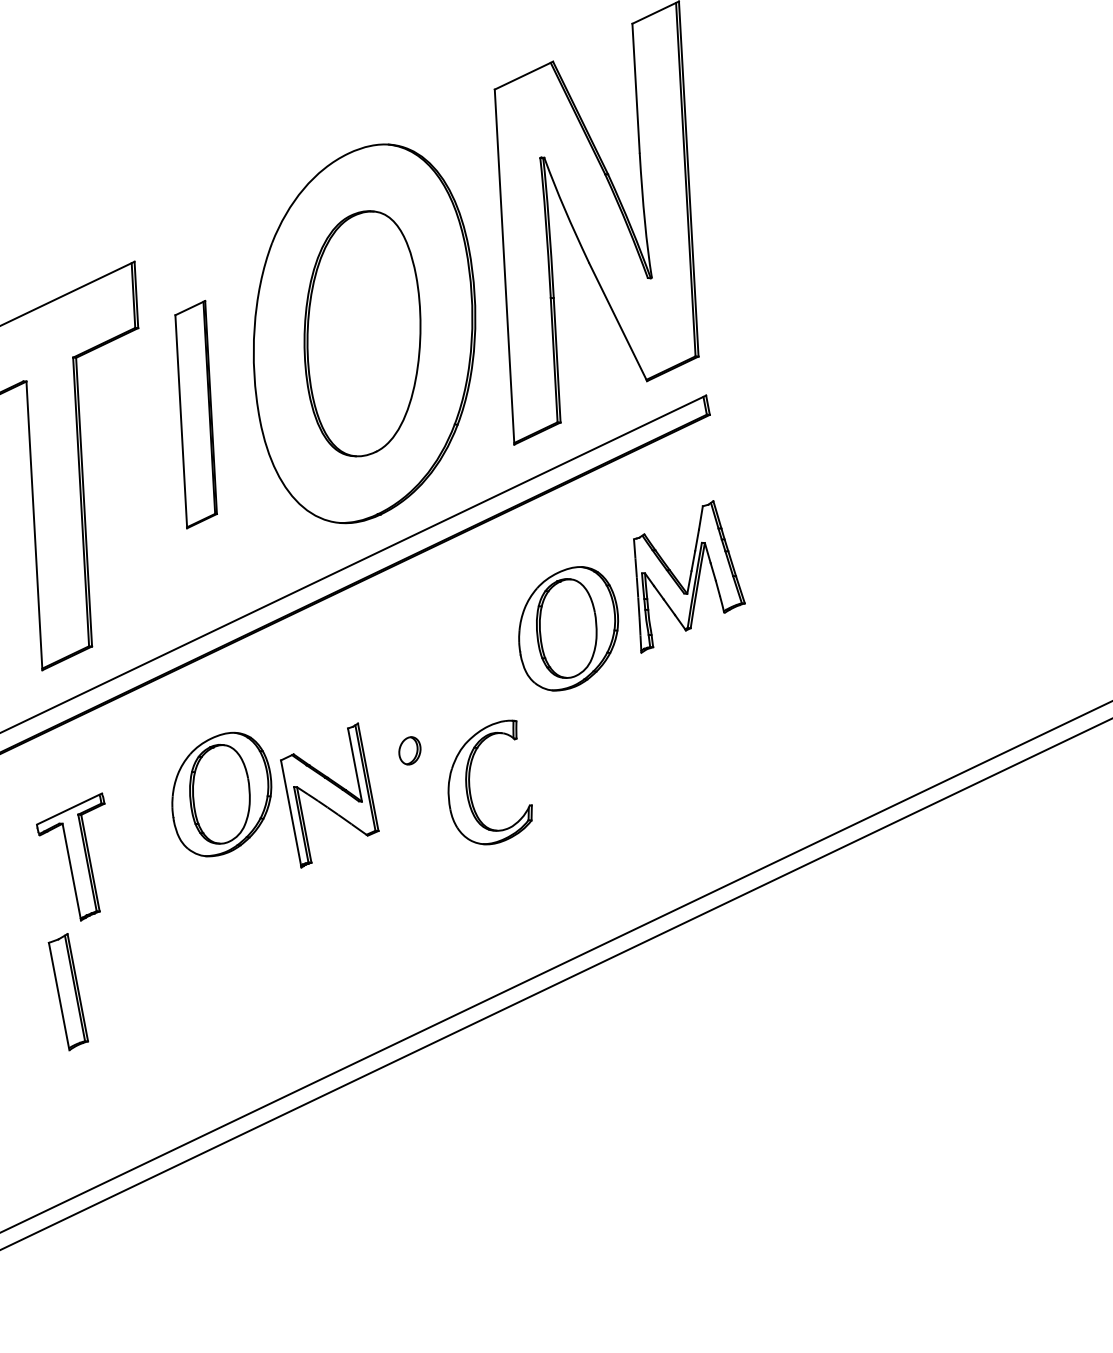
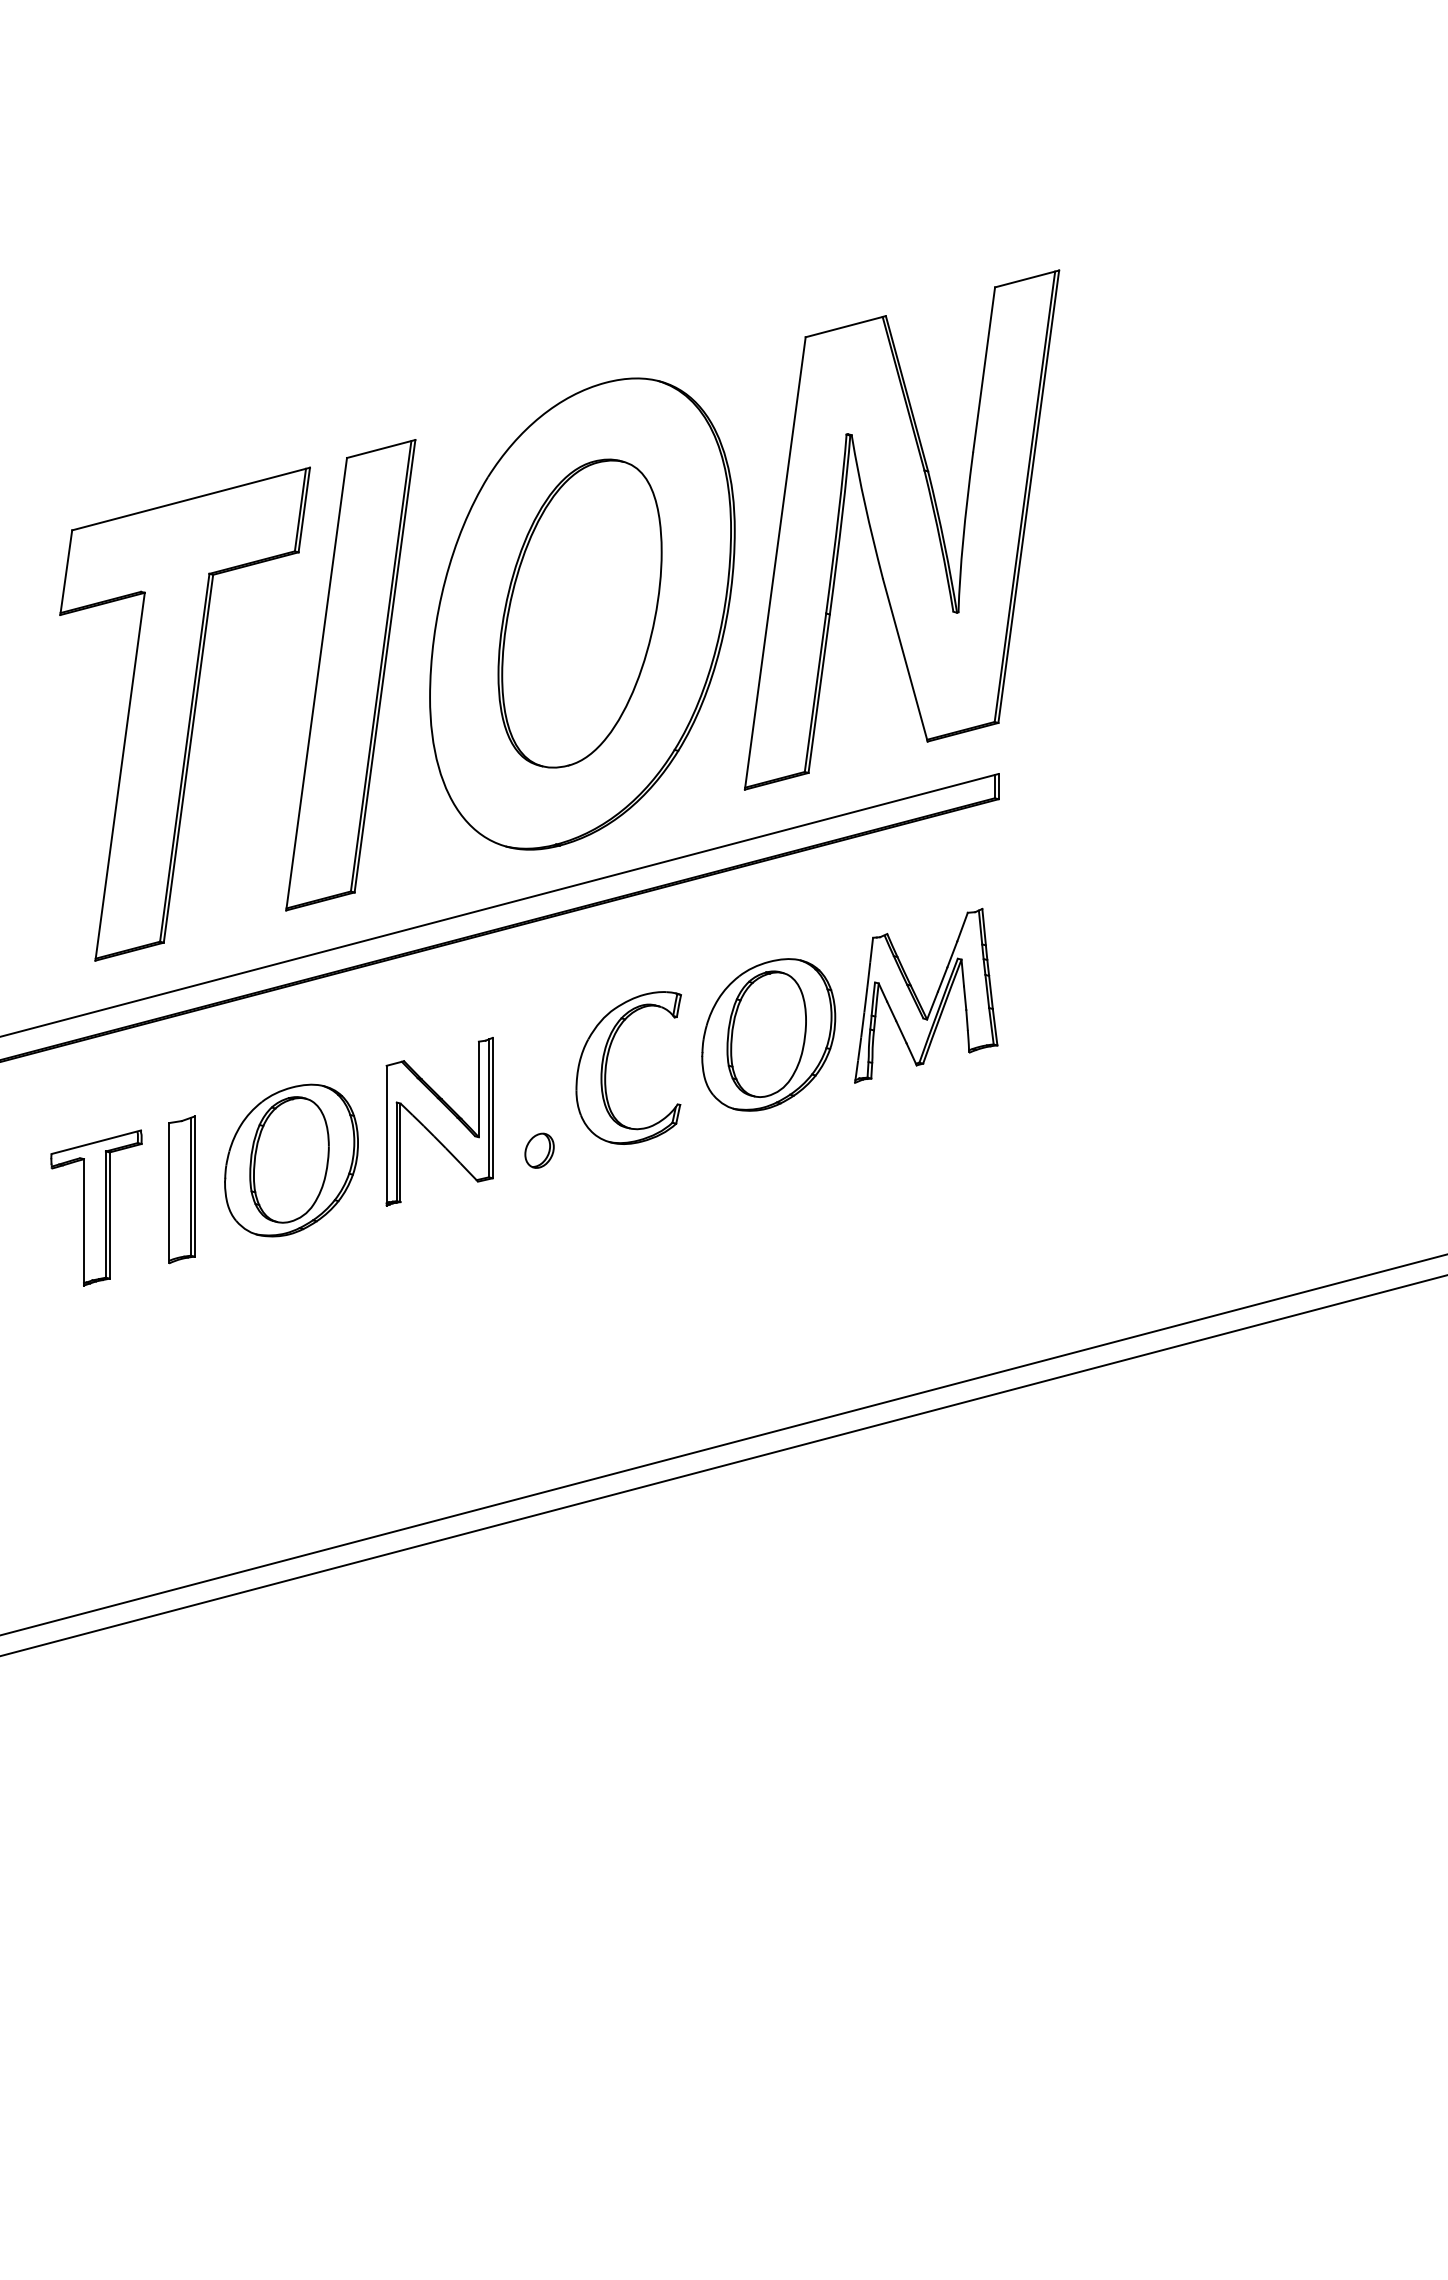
part: (195, 414) -> (350, 675), size x1.67
part: (470, 784) -> (607, 1063), moved
part: (329, 795) -> (439, 1121), moved
part: (68, 991) -> (181, 1189), moved

